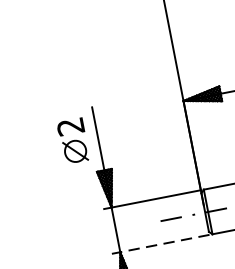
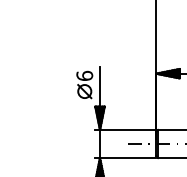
text: (70, 125) -> (84, 75), 2 -> 6
line: (164, 244) -> (127, 158), dashed -> solid

